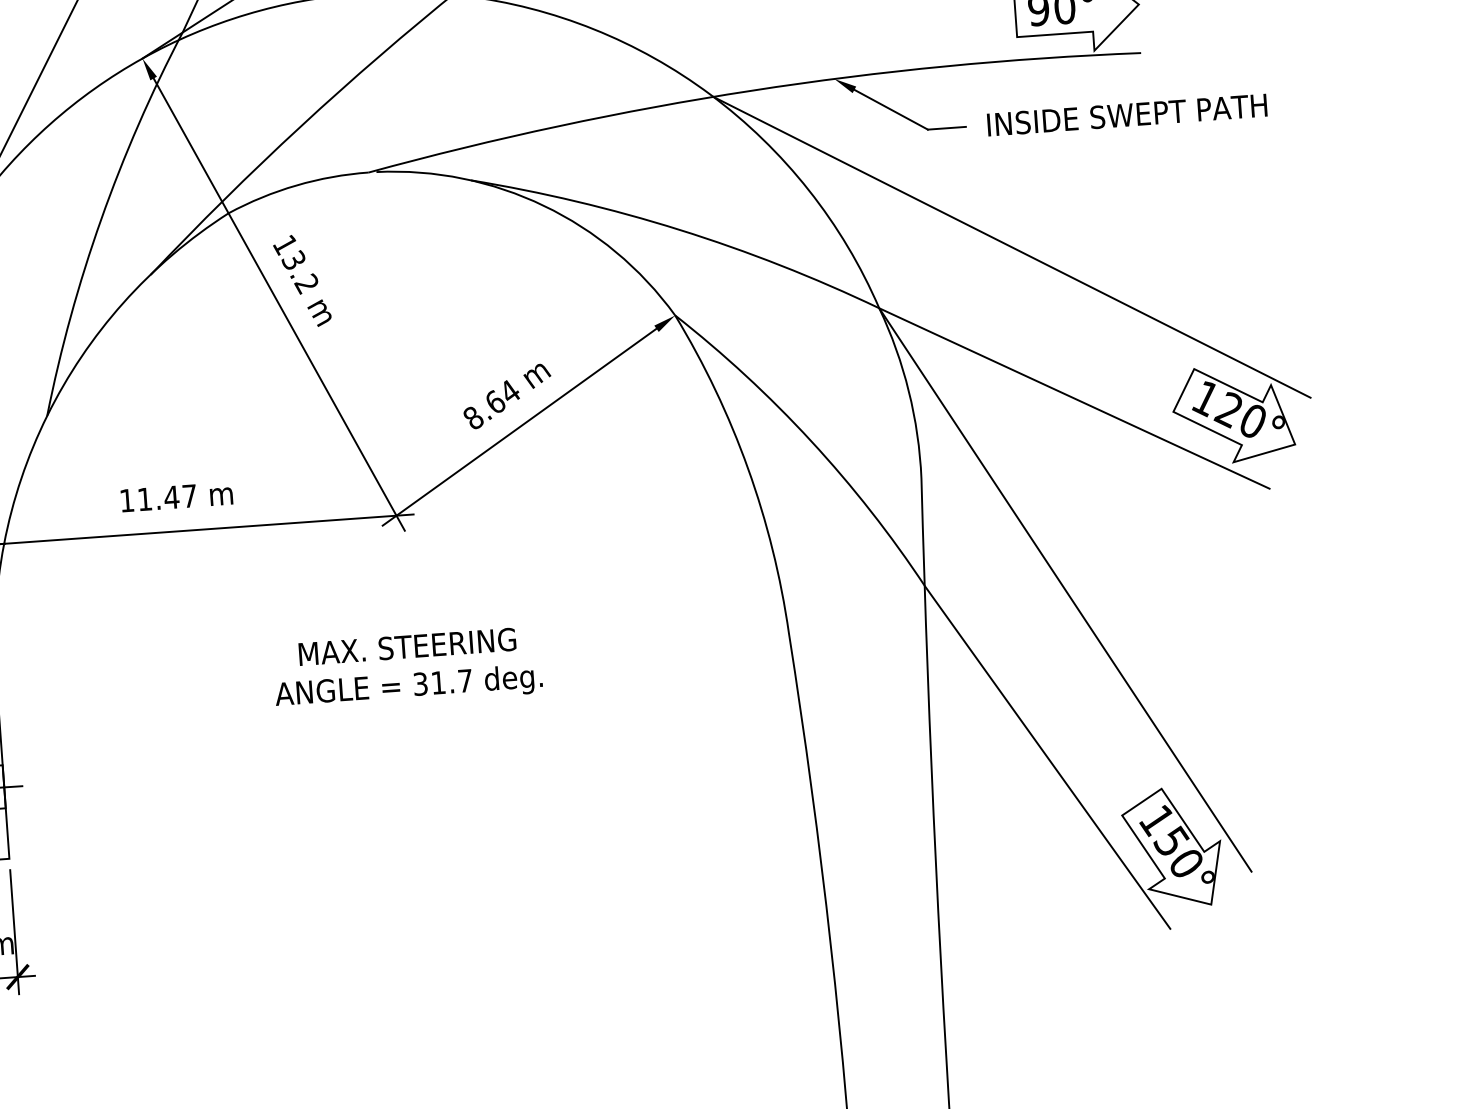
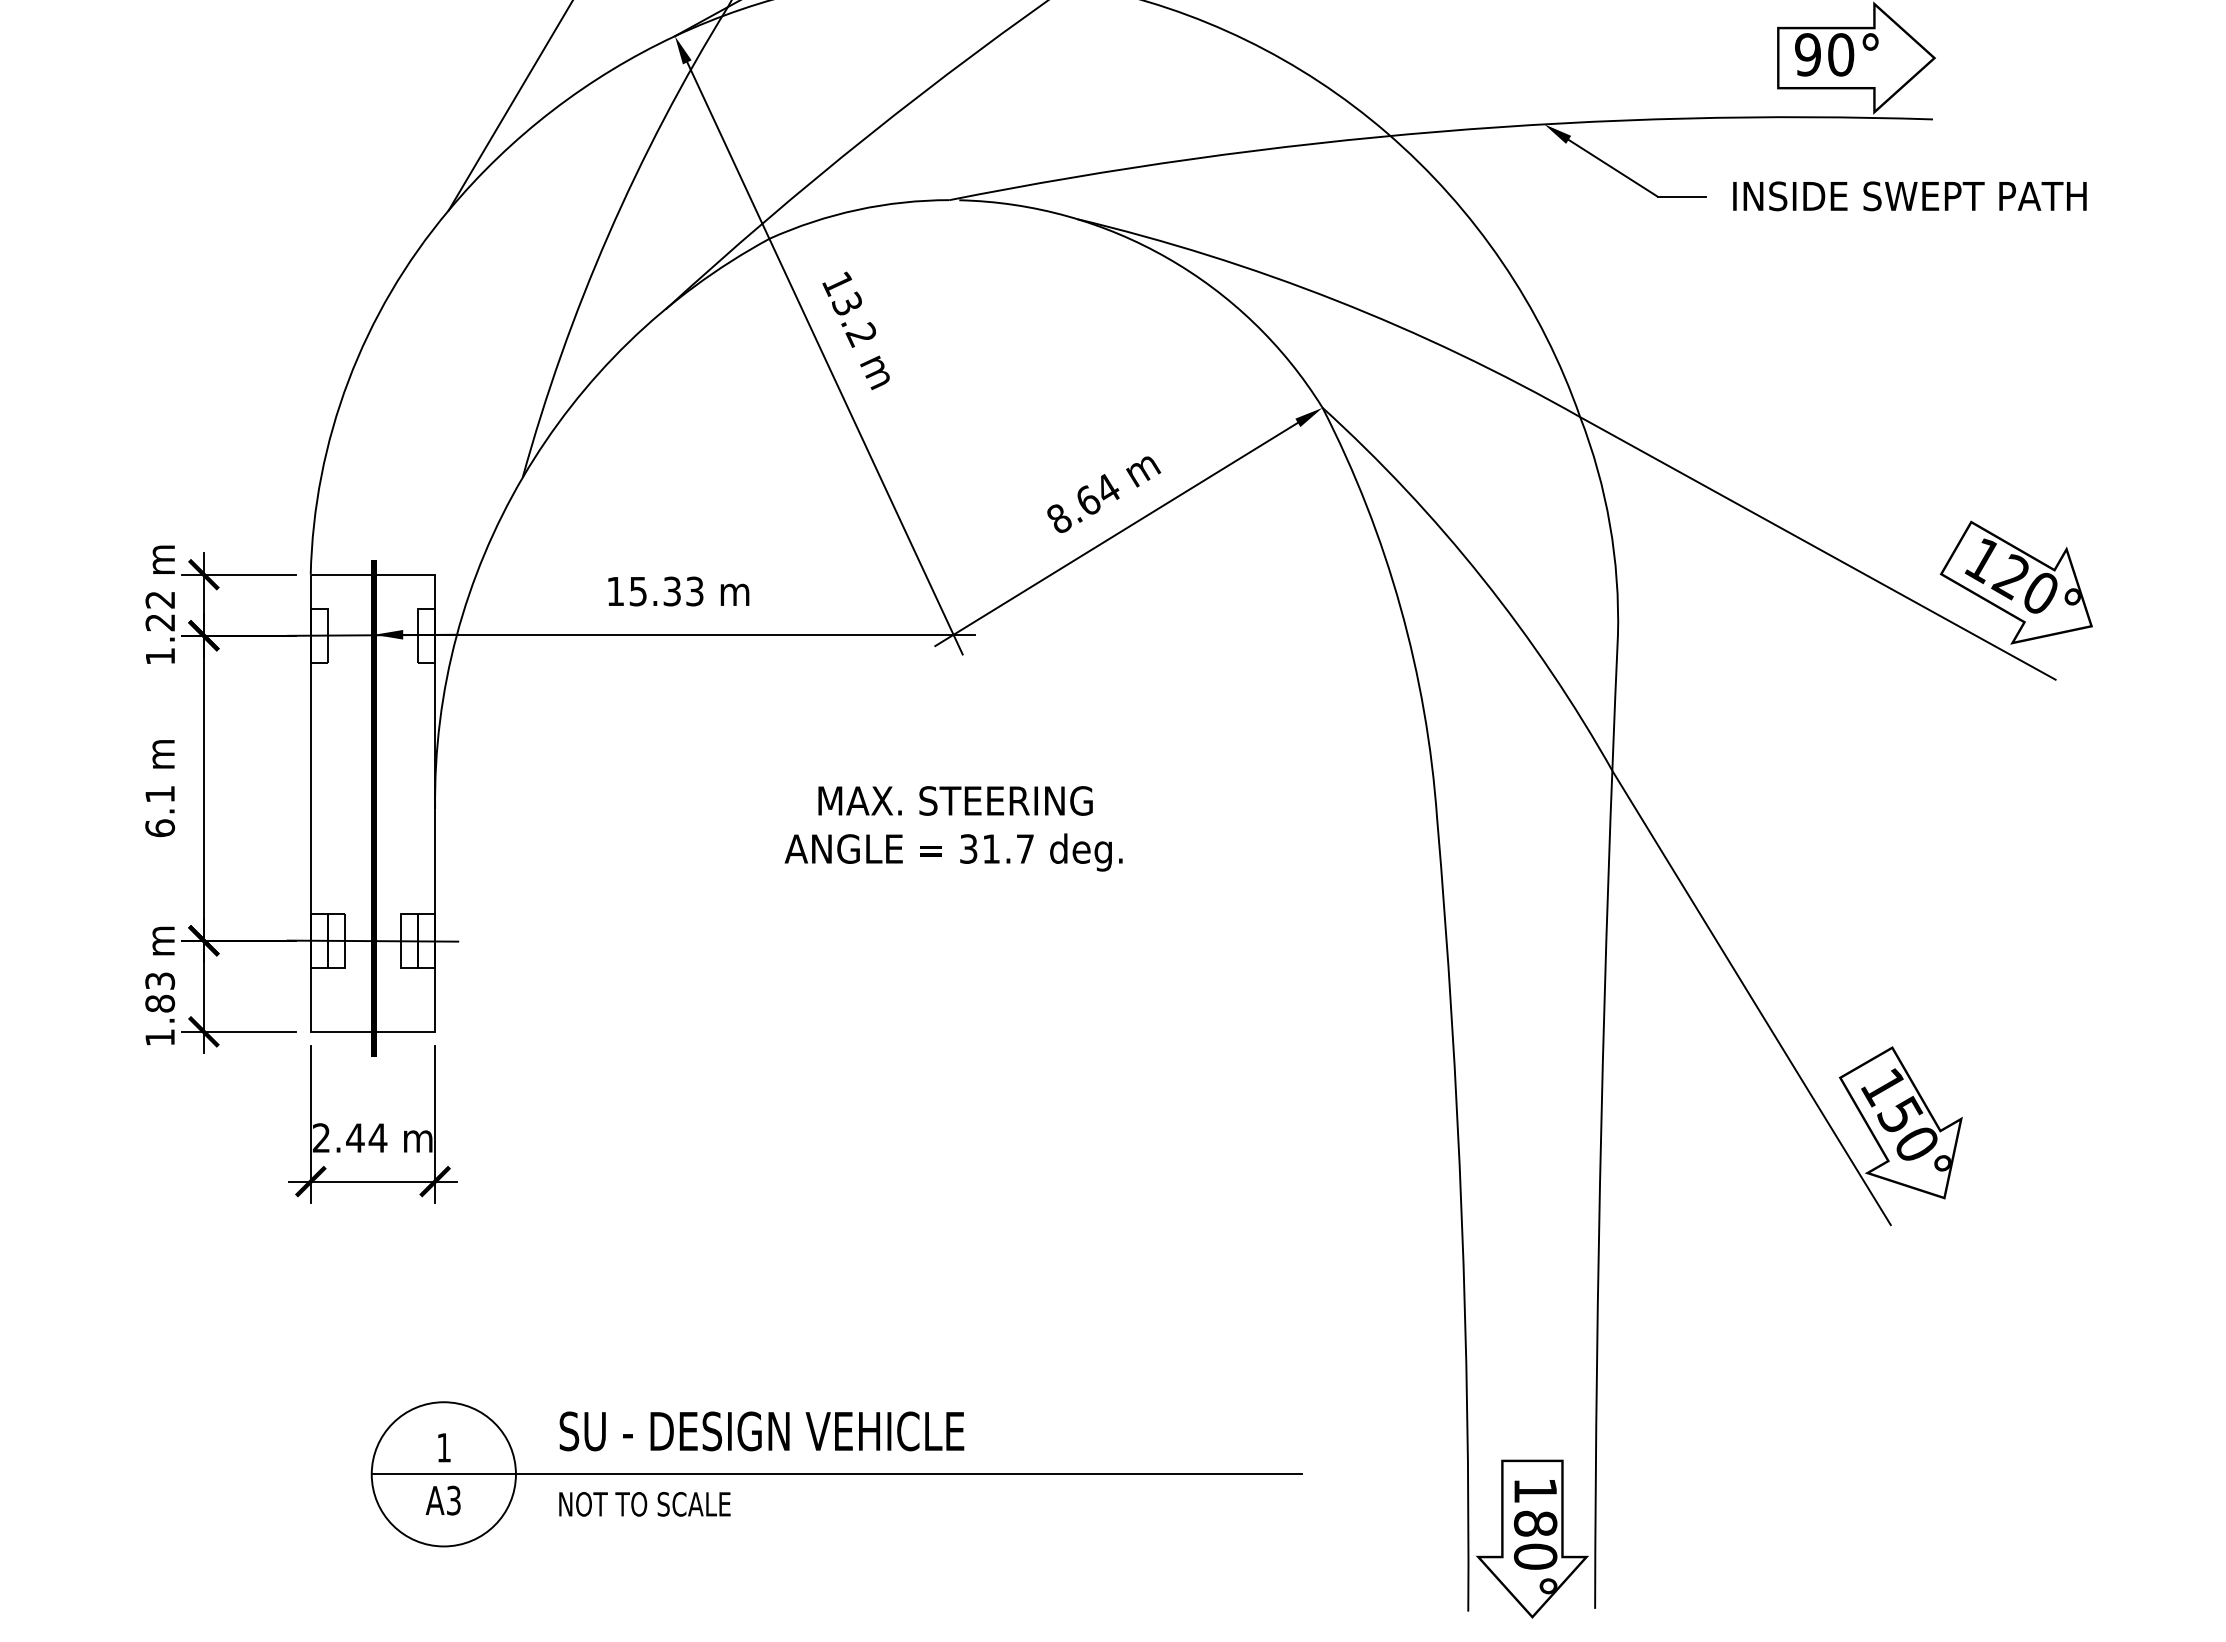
line: (1011, 246) -> (1752, 351), removed
text: (167, 497) -> (666, 591), 11.47 -> 15.33
line: (1065, 589) -> (1789, 788), removed

